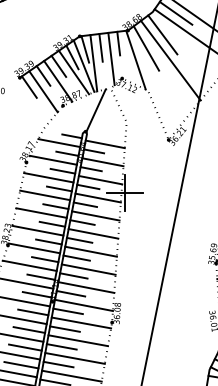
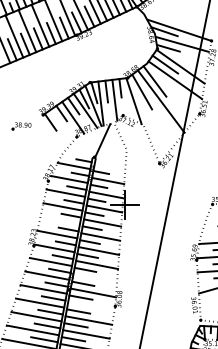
line: (43, 91) -> (61, 125), removed
line: (104, 143) -> (109, 166), removed
line: (40, 212) -> (59, 220), removed
line: (86, 286) -> (95, 278), removed
line: (81, 322) -> (91, 306), removed

